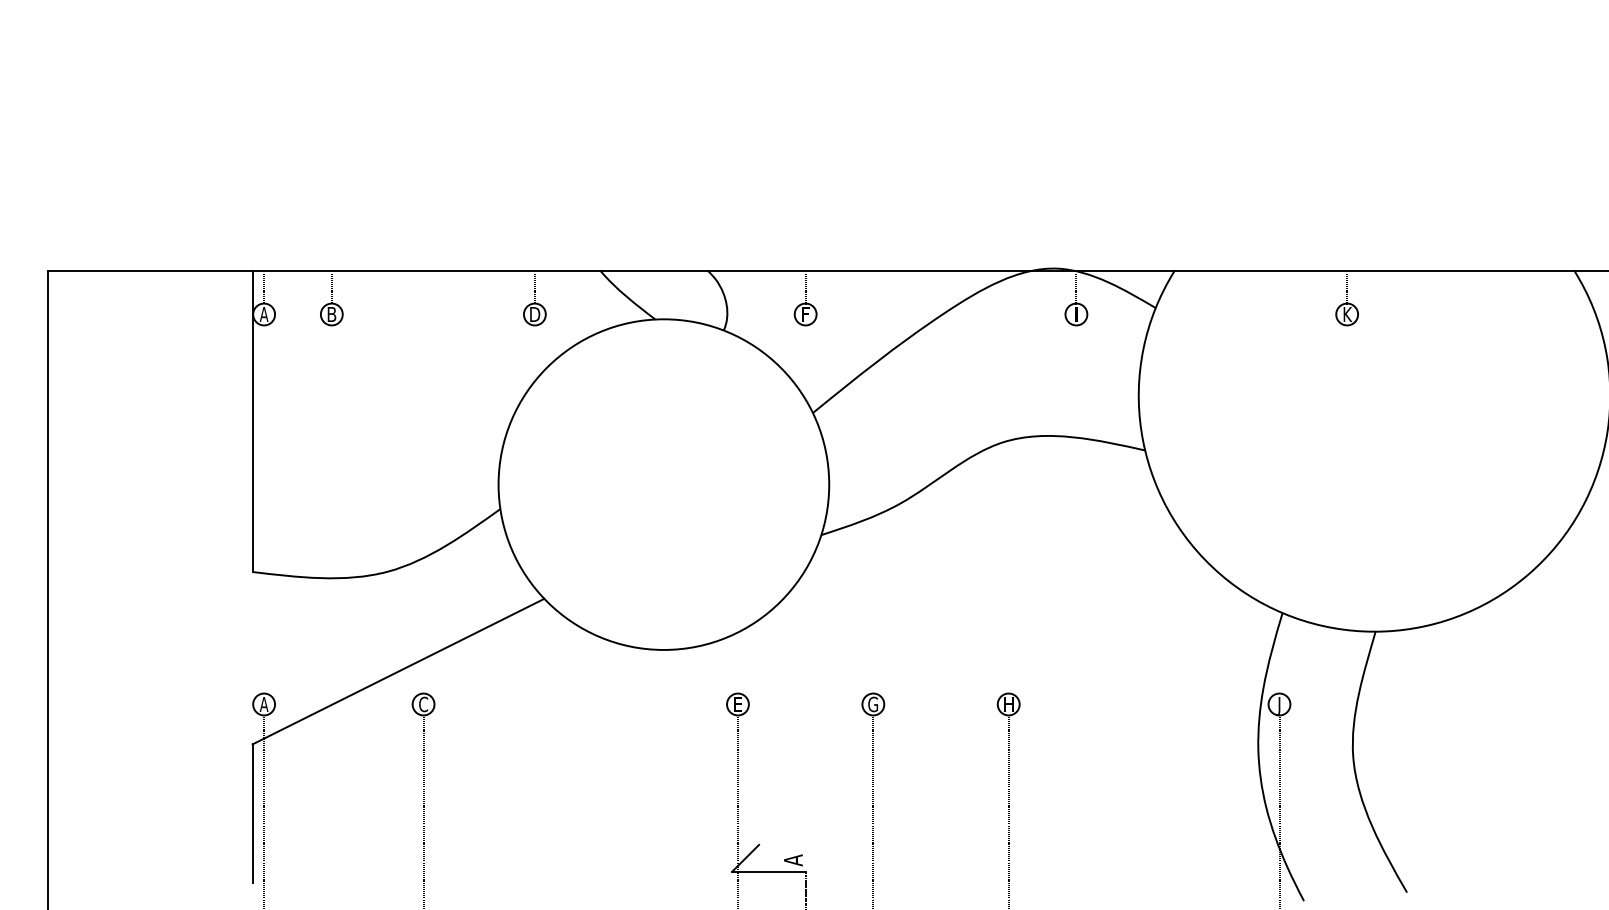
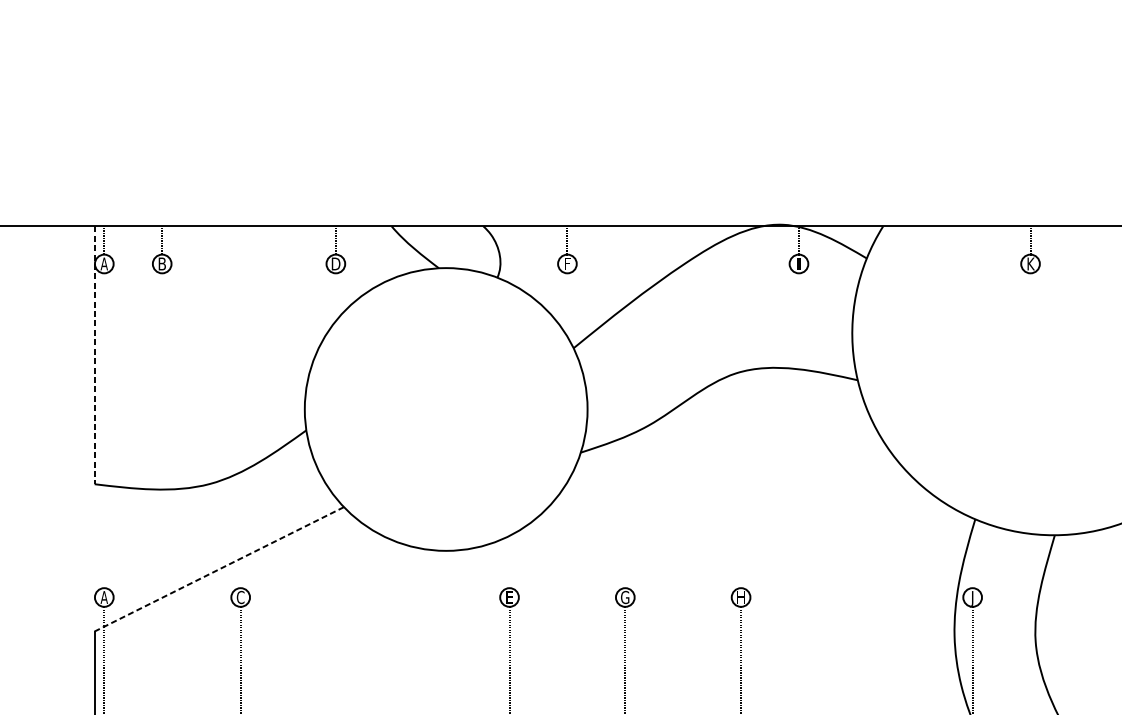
line: (252, 421) -> (94, 355), solid -> dashed
line: (398, 671) -> (219, 569), solid -> dashed

